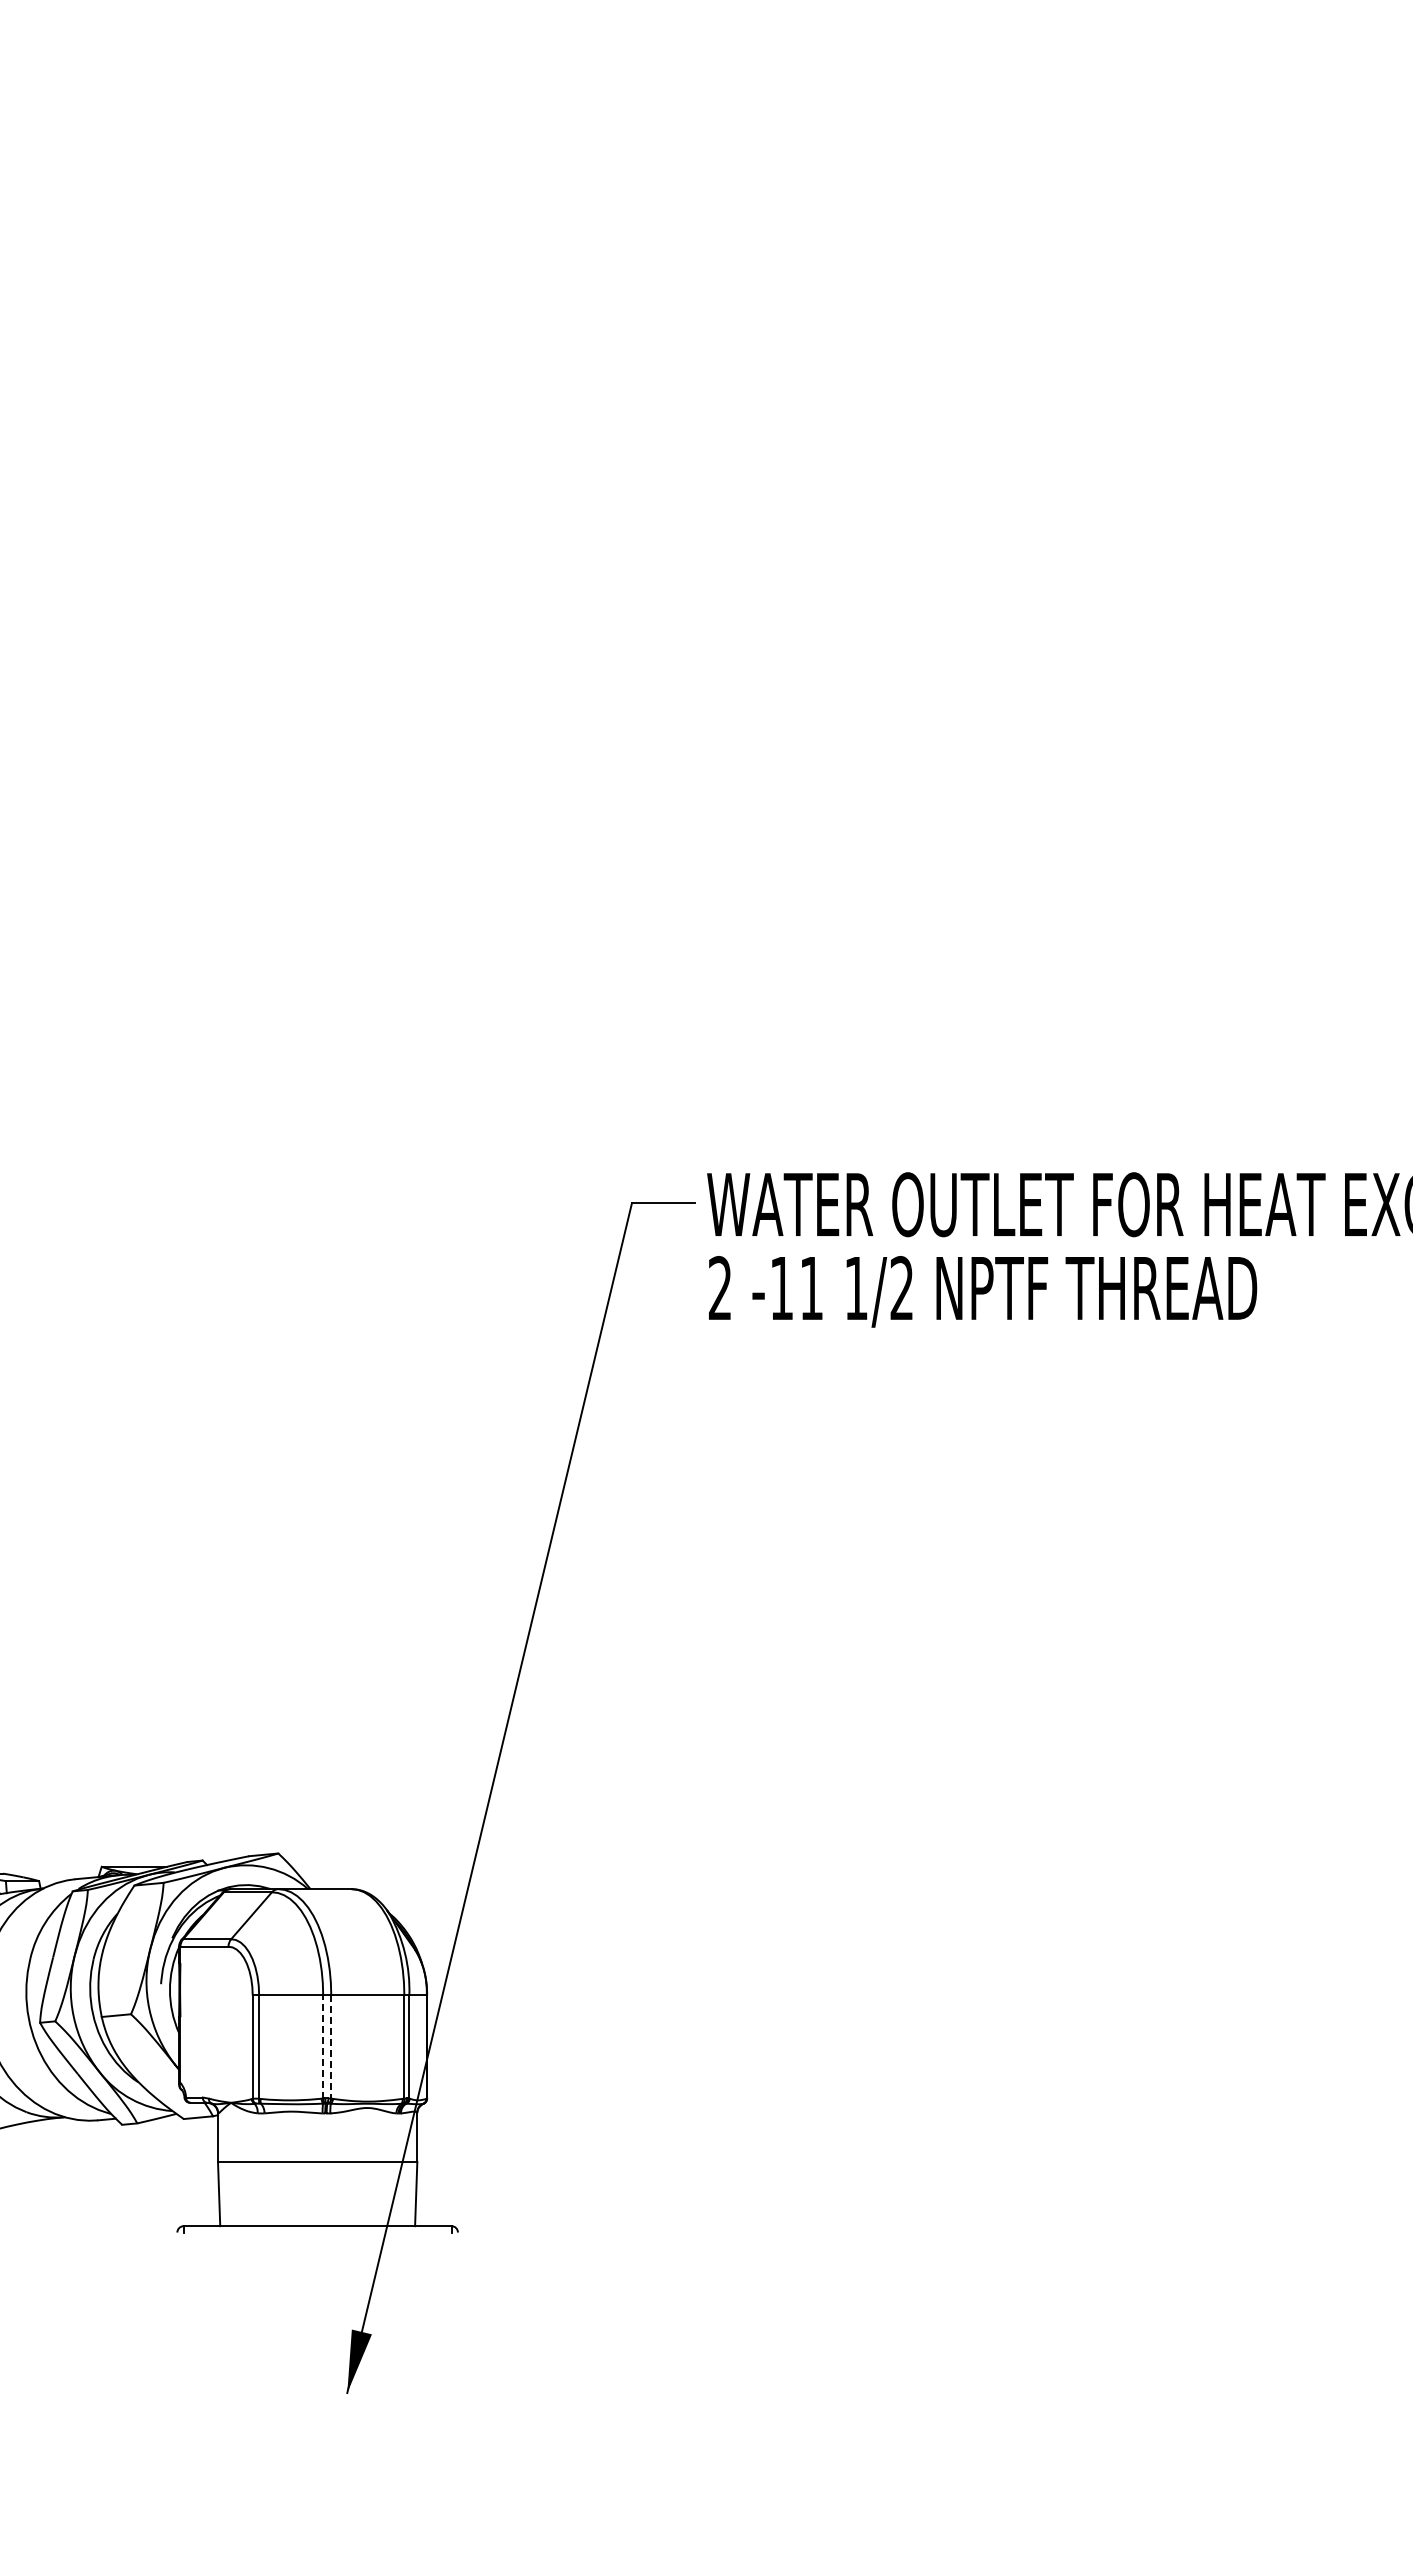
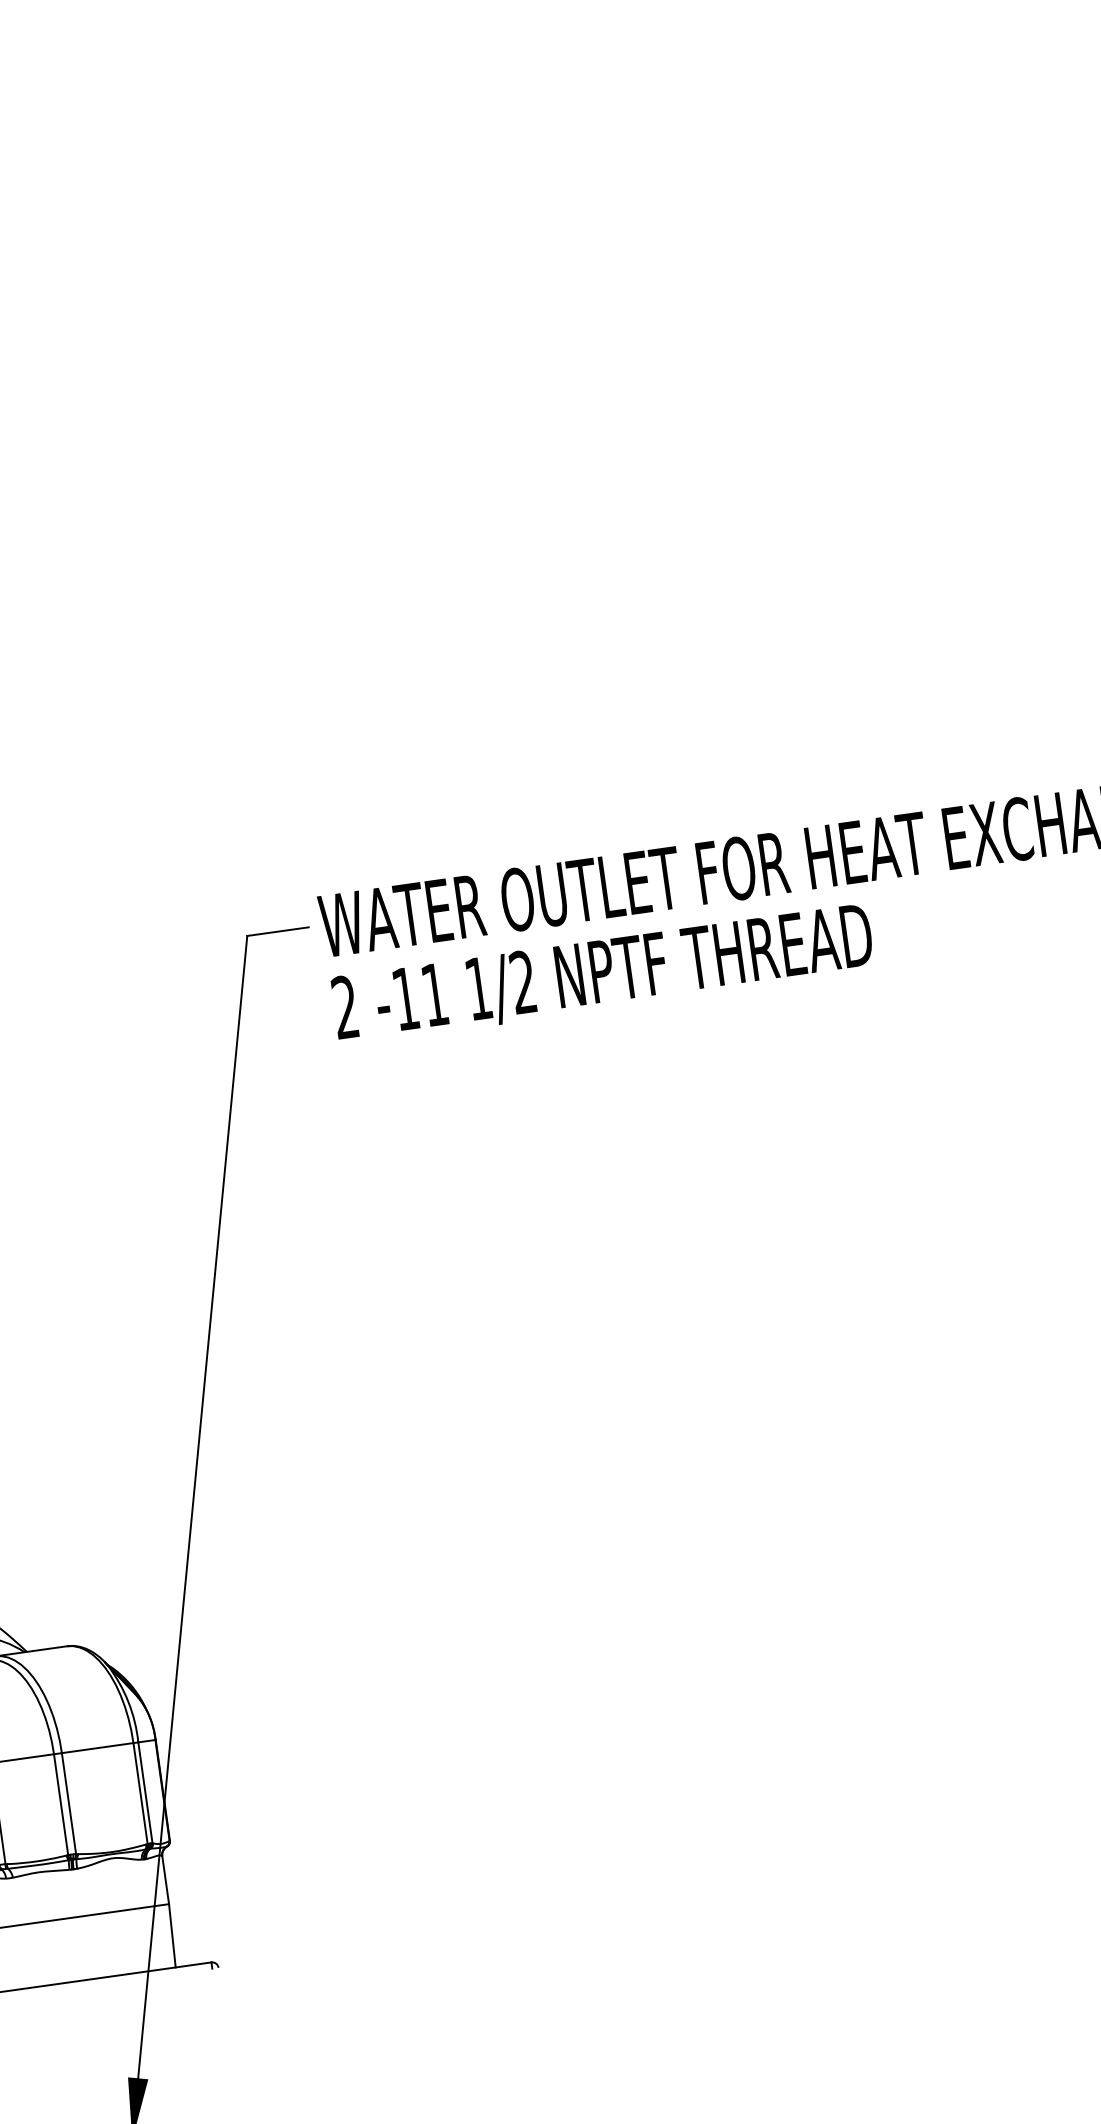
line: (323, 2047) -> (61, 1805), dashed -> solid
line: (331, 2047) -> (69, 1804), dashed -> solid

